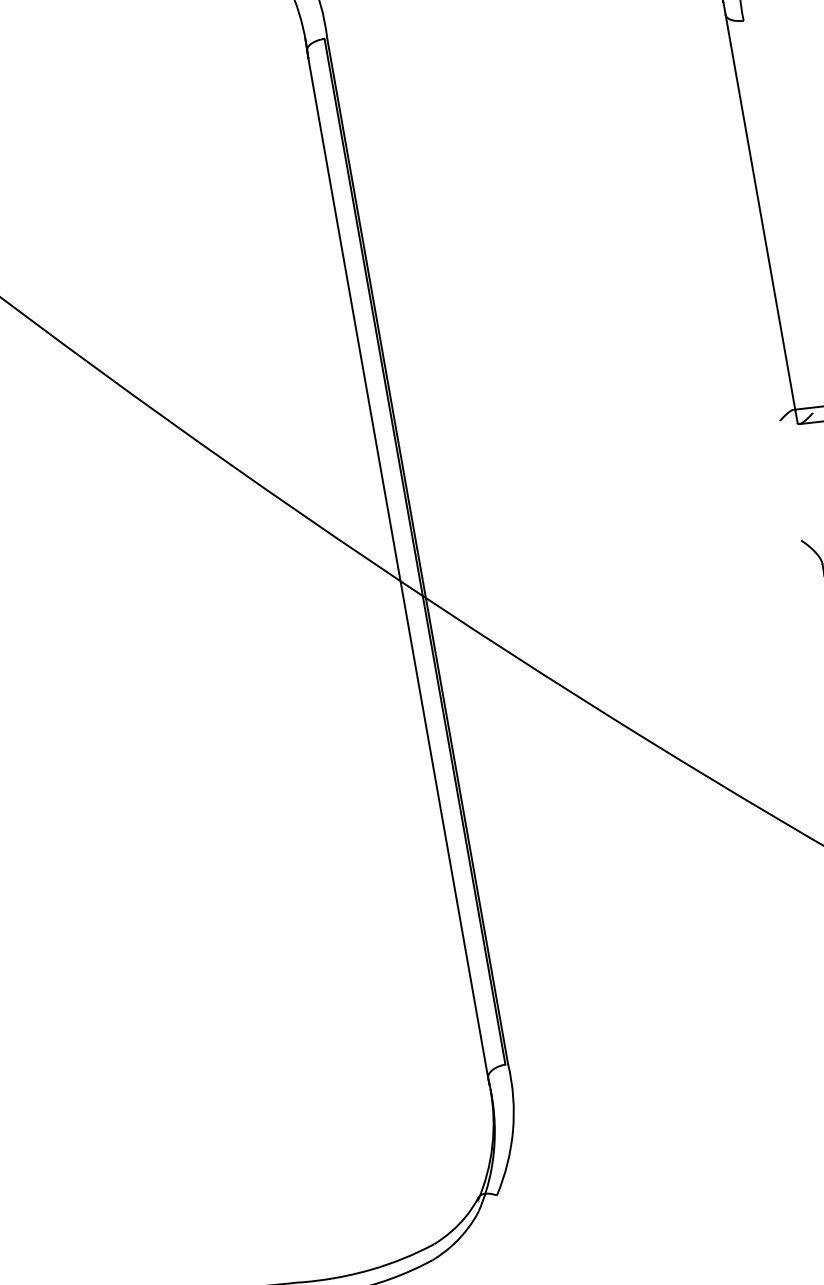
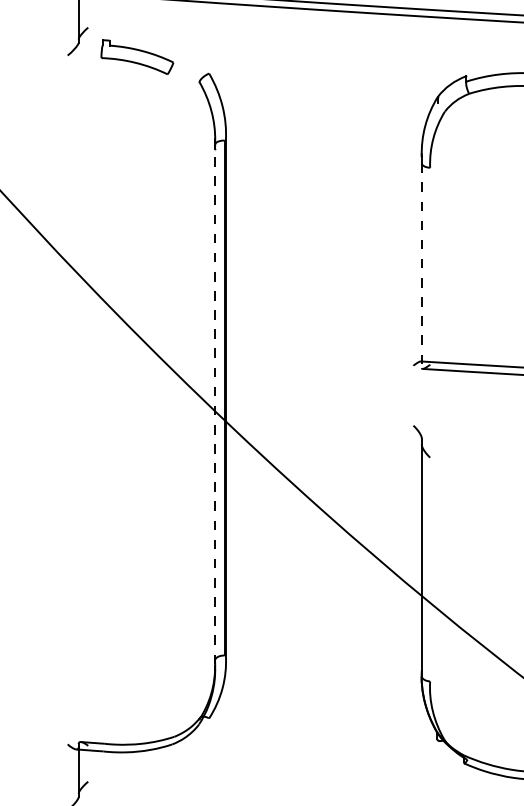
line: (761, 220) -> (421, 266), solid -> dashed
line: (397, 572) -> (214, 406), solid -> dashed

